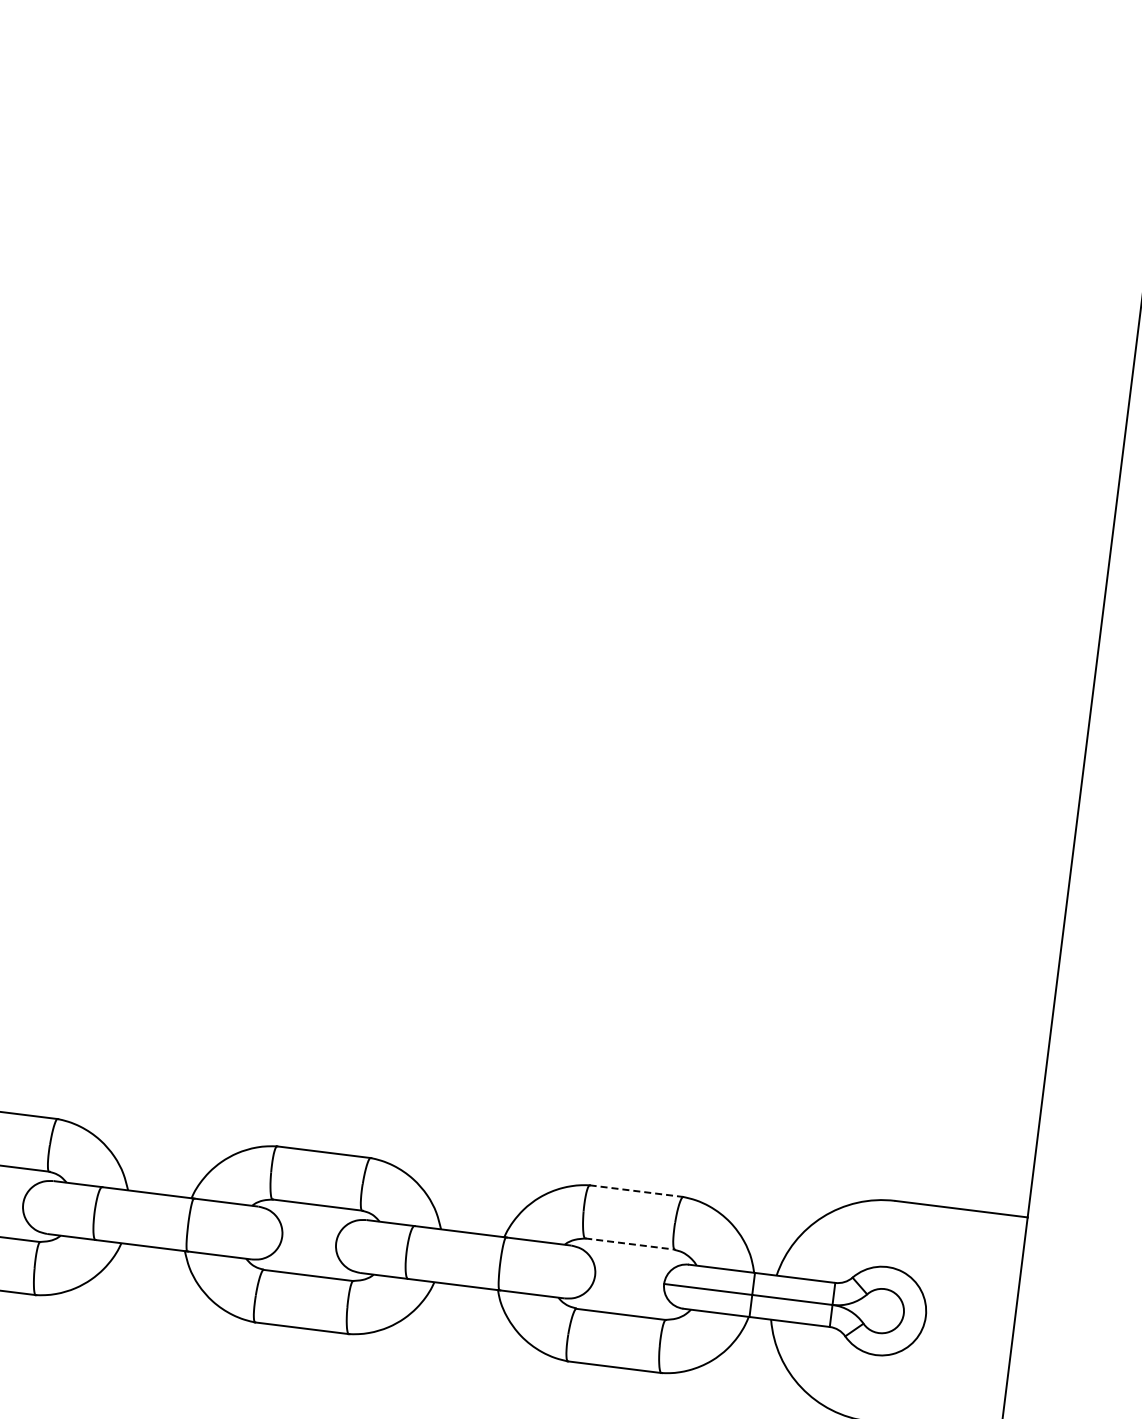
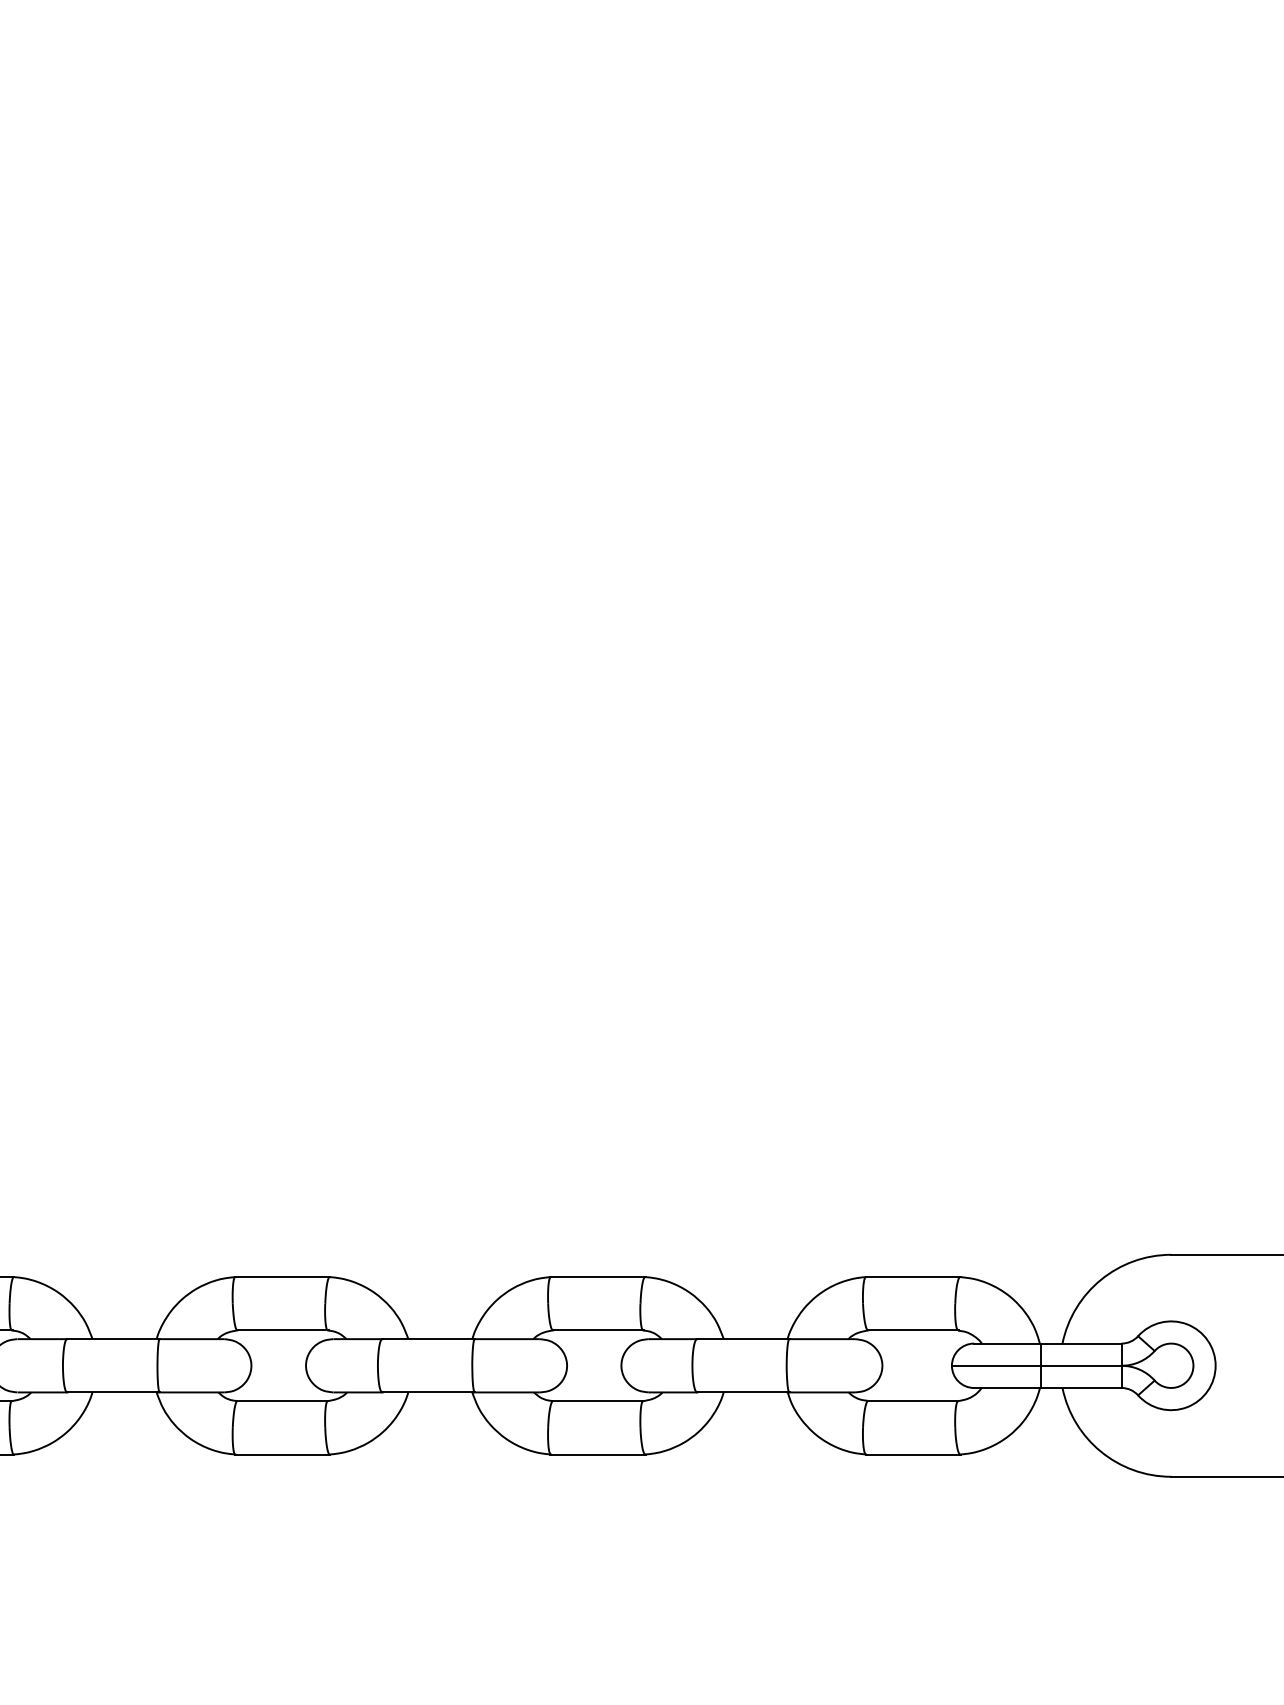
line: (636, 1191) -> (913, 1277), dashed -> solid
line: (630, 1244) -> (913, 1330), dashed -> solid

